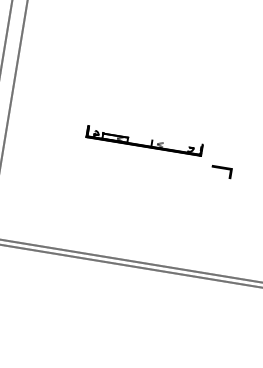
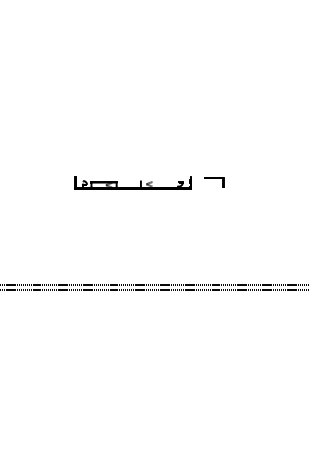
part: (143, 140) -> (132, 182), moved

